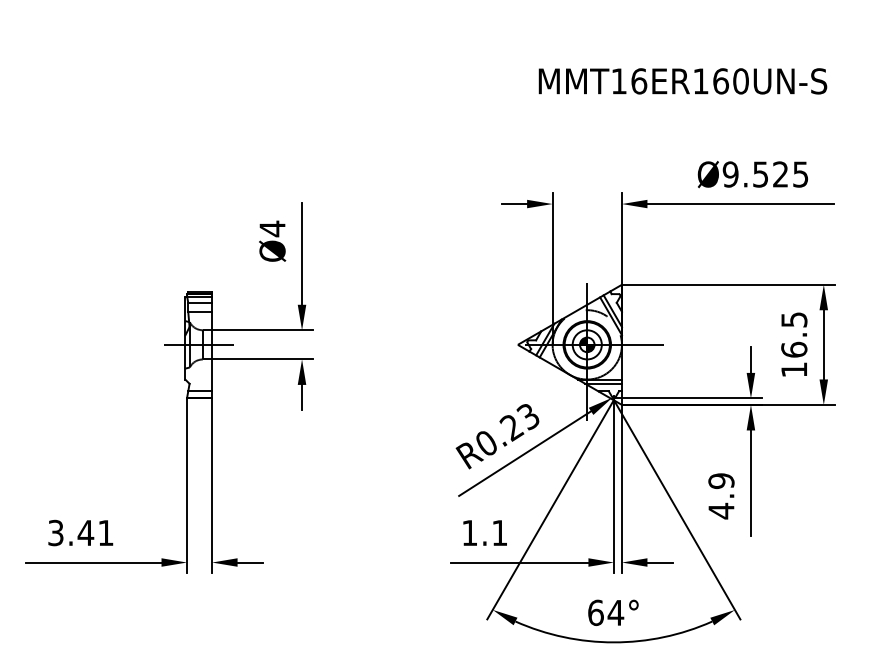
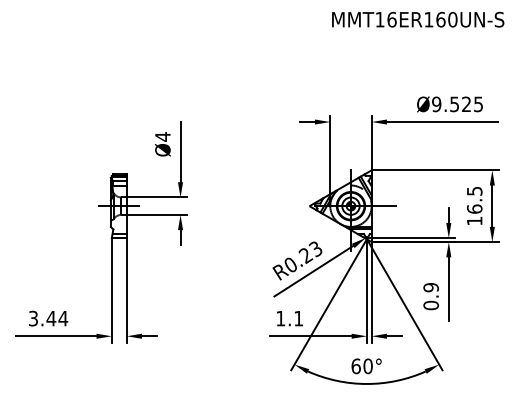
text: (683, 80) -> (418, 19), moved
text: (720, 511) -> (430, 305), 4.9 -> 0.9
text: (106, 532) -> (63, 318), 3.41 -> 3.44
text: (616, 613) -> (368, 366), 64° -> 60°

